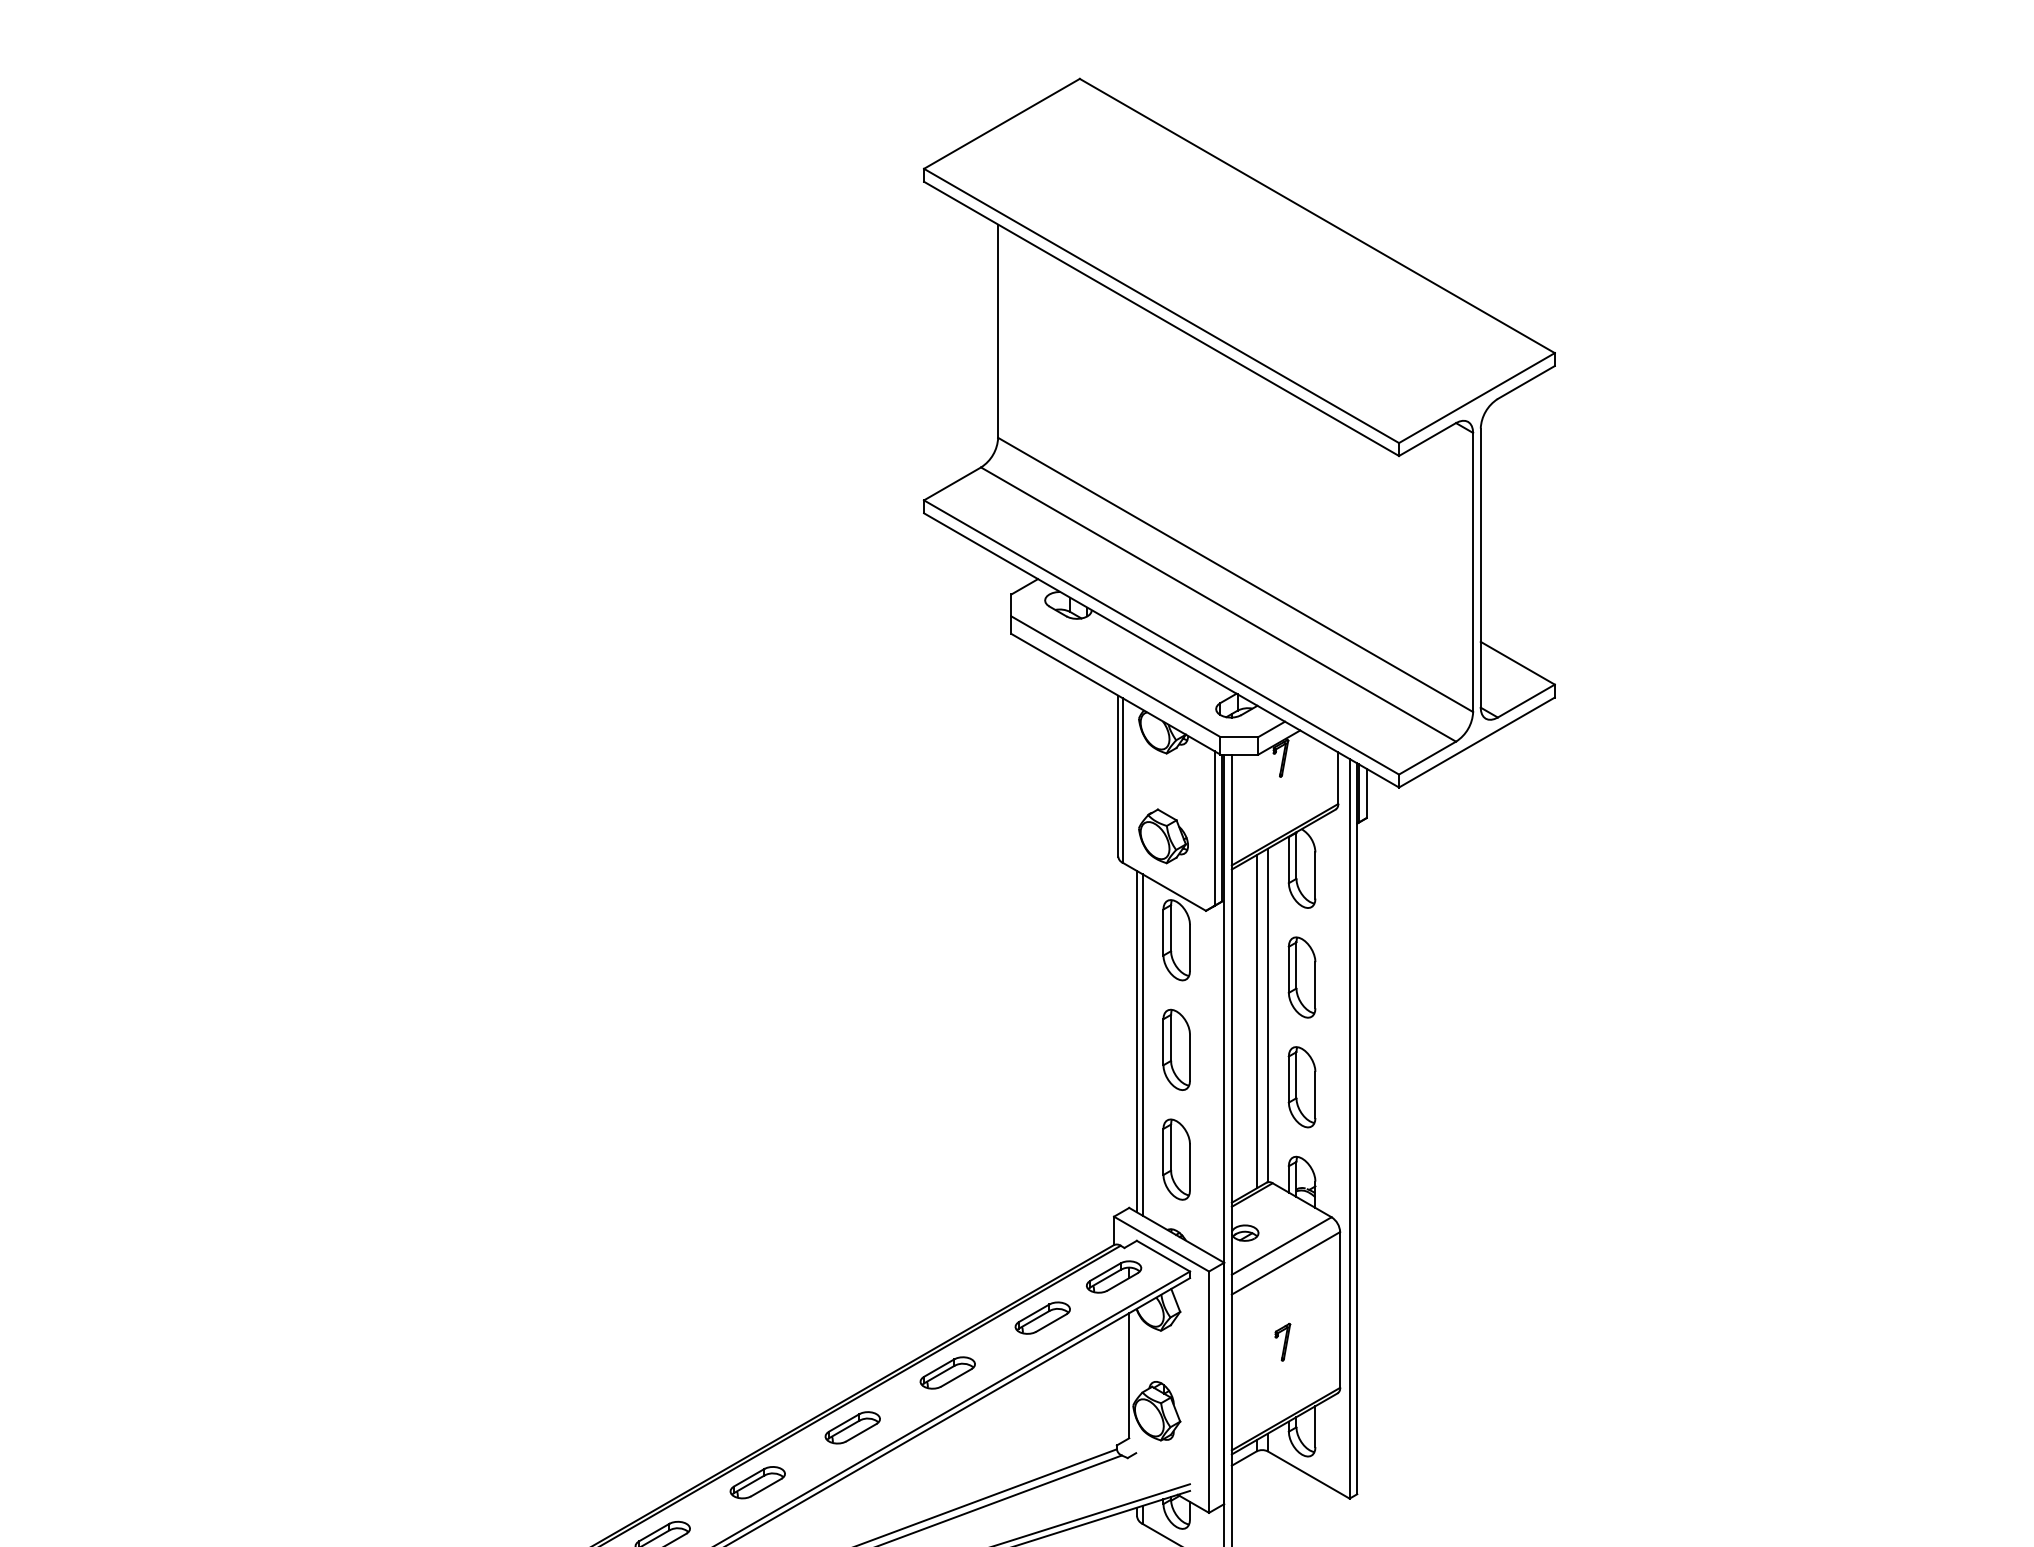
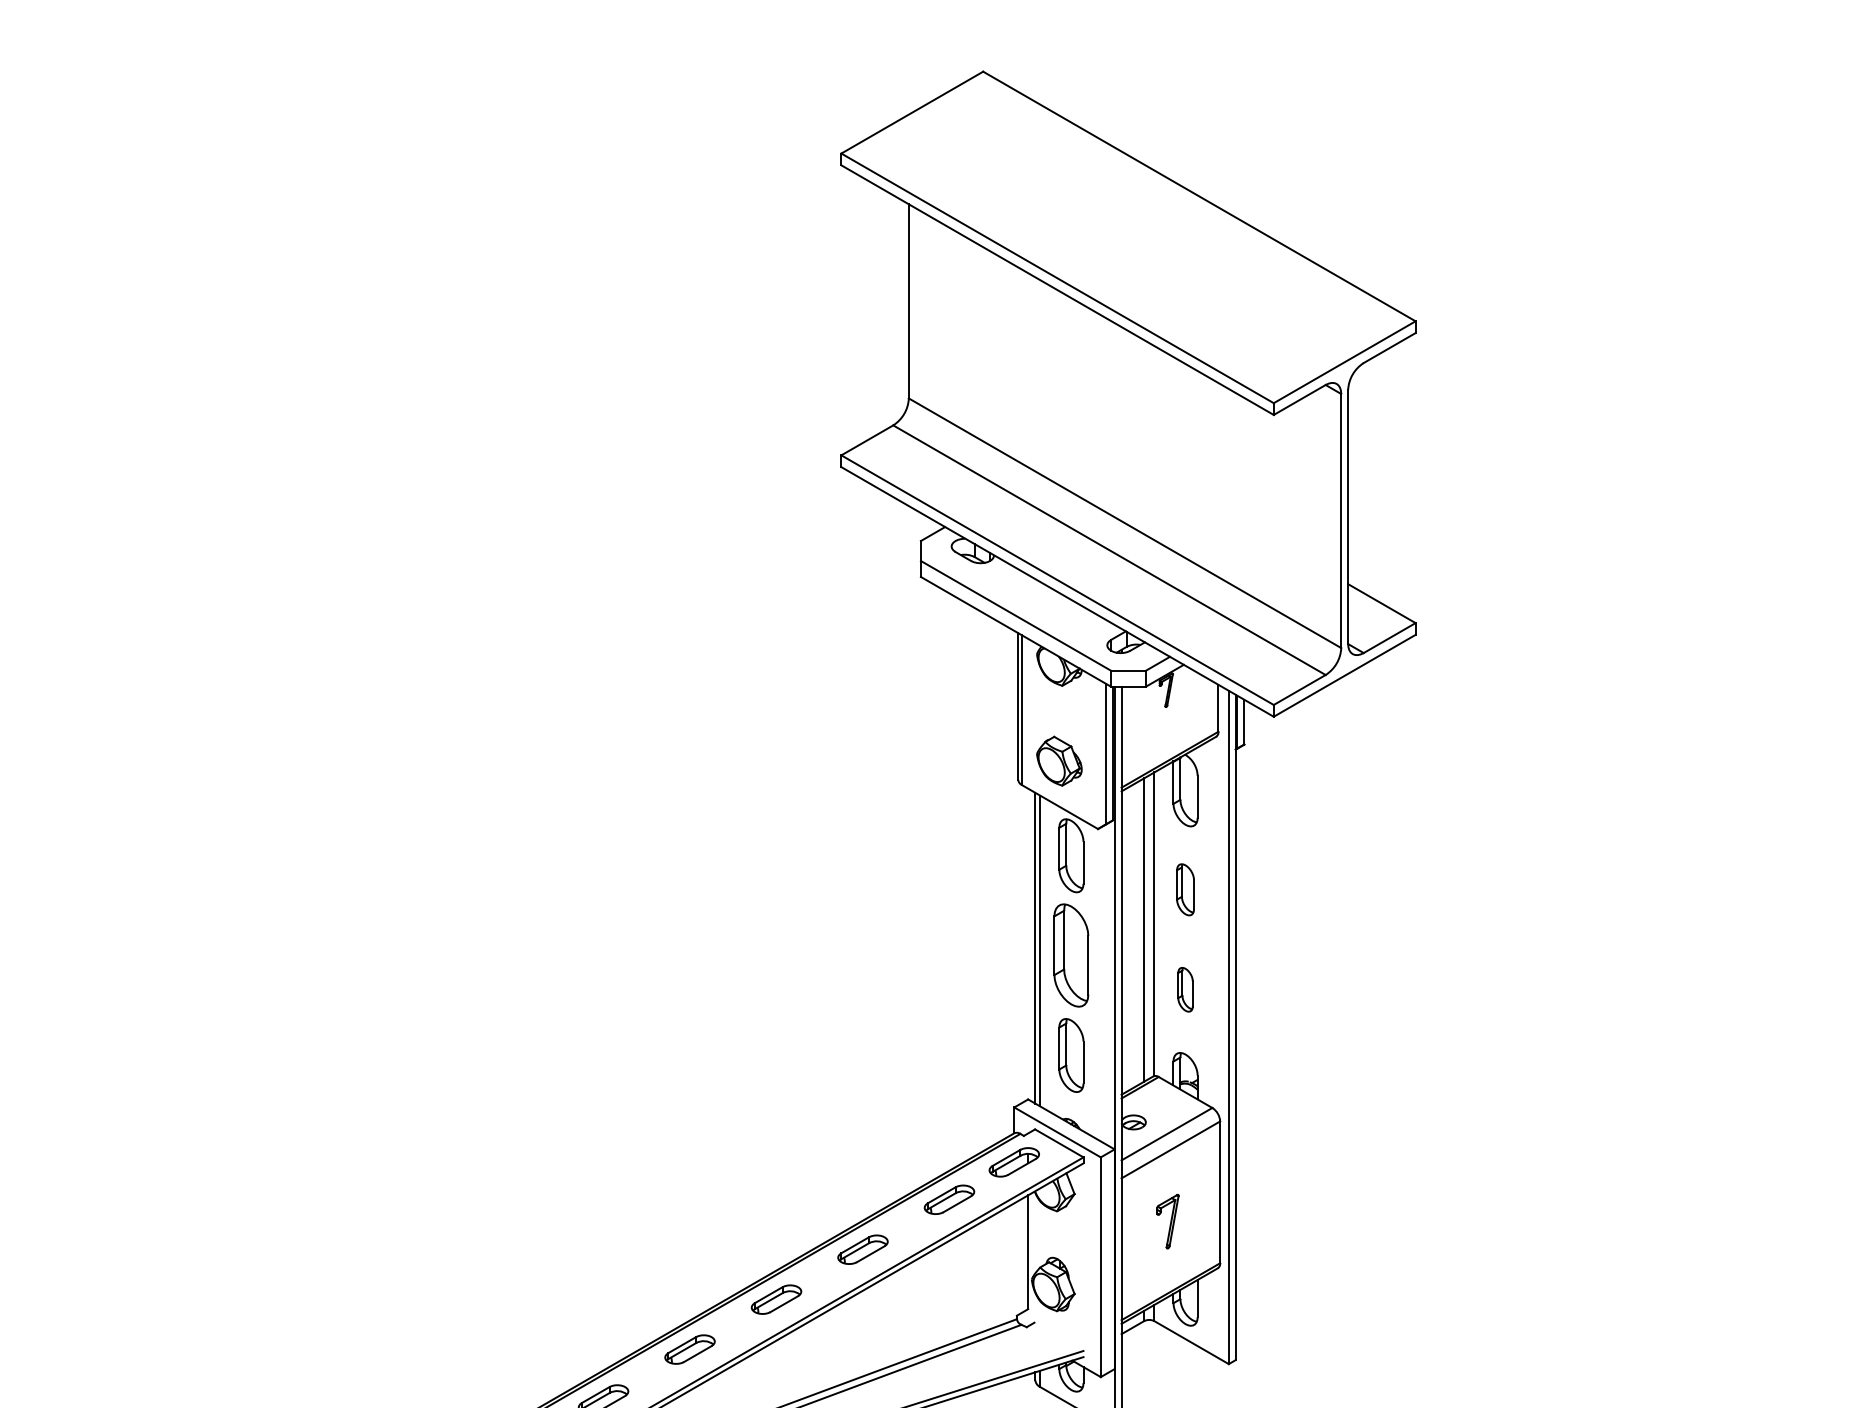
part: (1302, 977) -> (1185, 889), size x0.7
part: (1176, 1049) -> (1071, 955), size x1.4
part: (1302, 1087) -> (1185, 989), size x0.6
part: (1282, 1341) -> (1167, 1221), size x1.6

